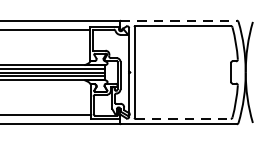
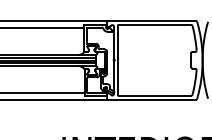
line: (179, 20) -> (152, 20), dashed -> solid
line: (183, 118) -> (155, 95), dashed -> solid

